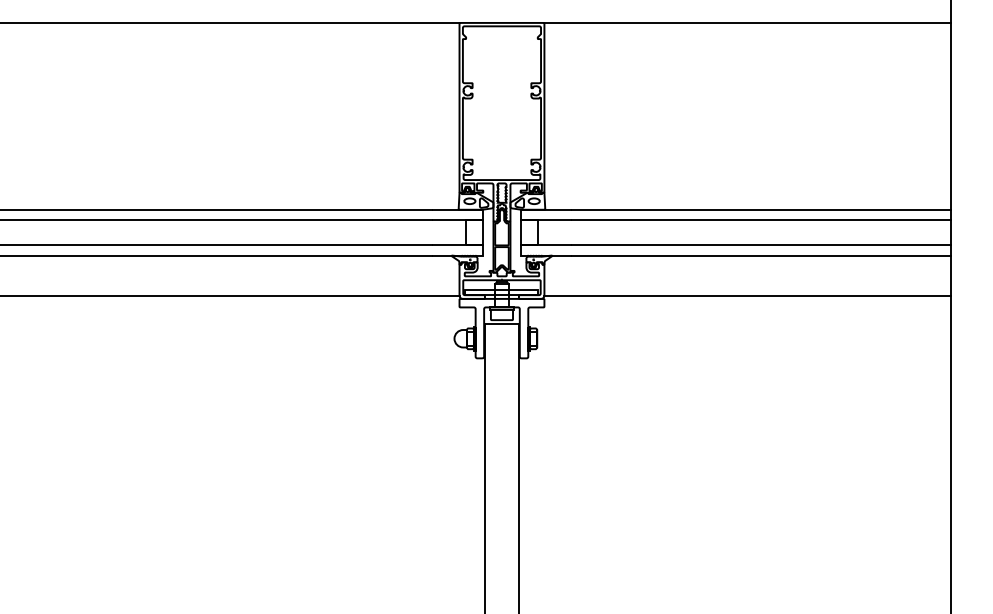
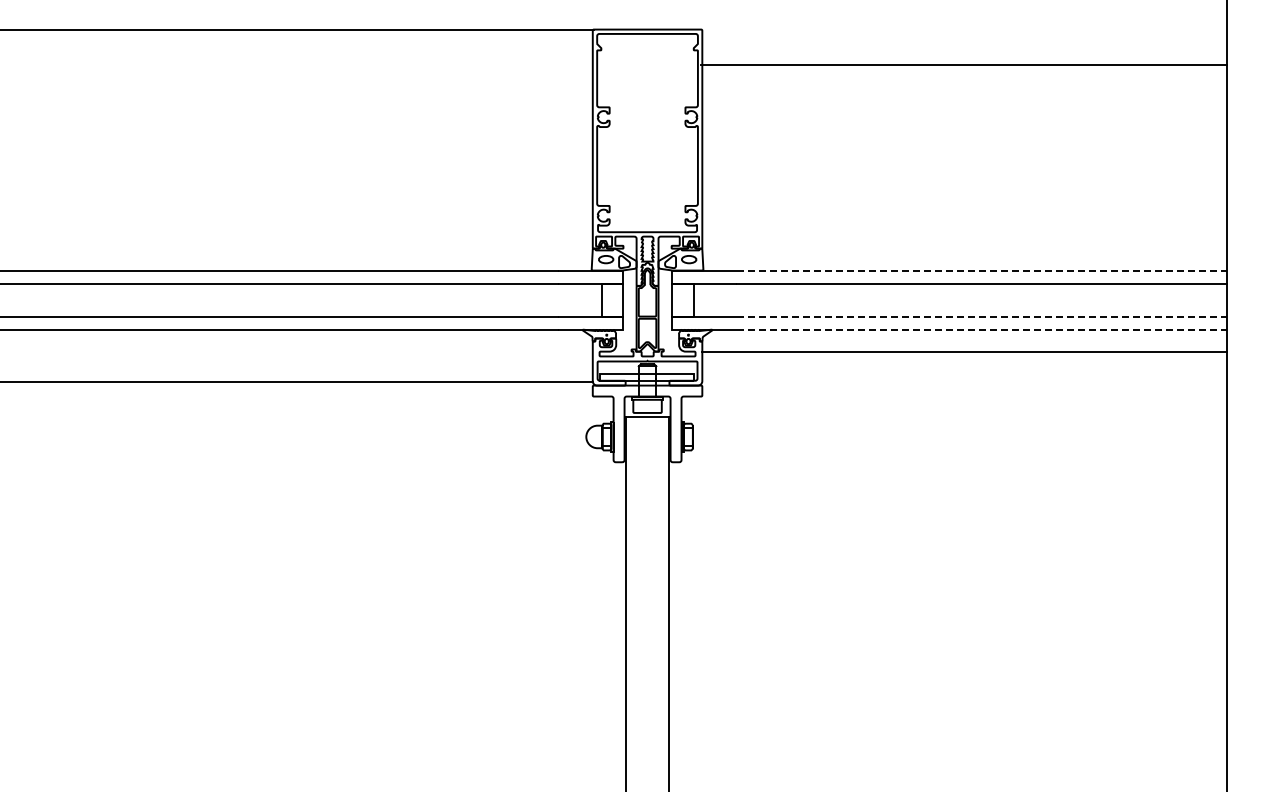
line: (746, 22) -> (963, 64), moved
line: (761, 209) -> (982, 270), solid -> dashed
line: (761, 245) -> (982, 316), solid -> dashed
line: (761, 255) -> (982, 329), solid -> dashed
line: (747, 296) -> (964, 352), moved

